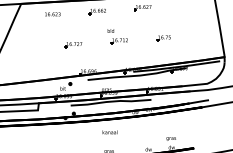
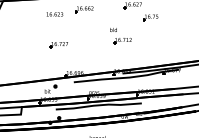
text: (52, 14) -> (54, 14), moved
part: (117, 36) -> (120, 35), moved
part: (163, 38) -> (150, 17), moved

